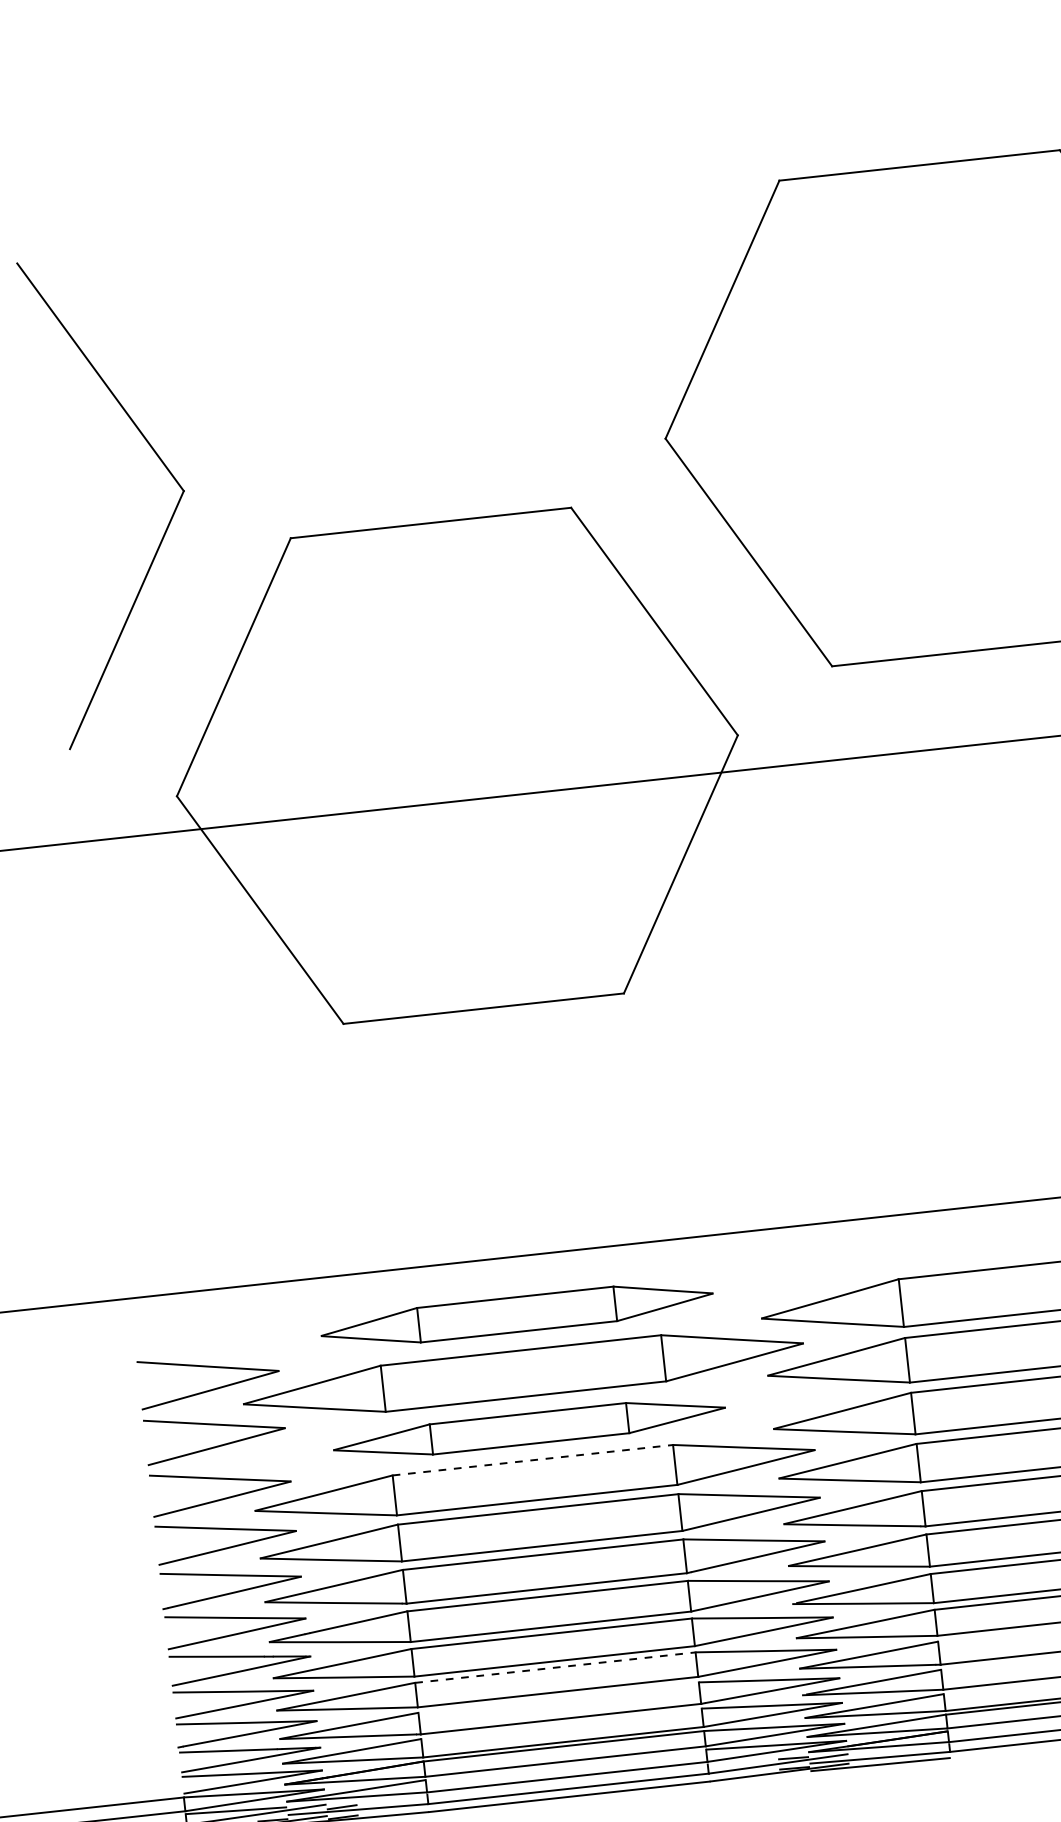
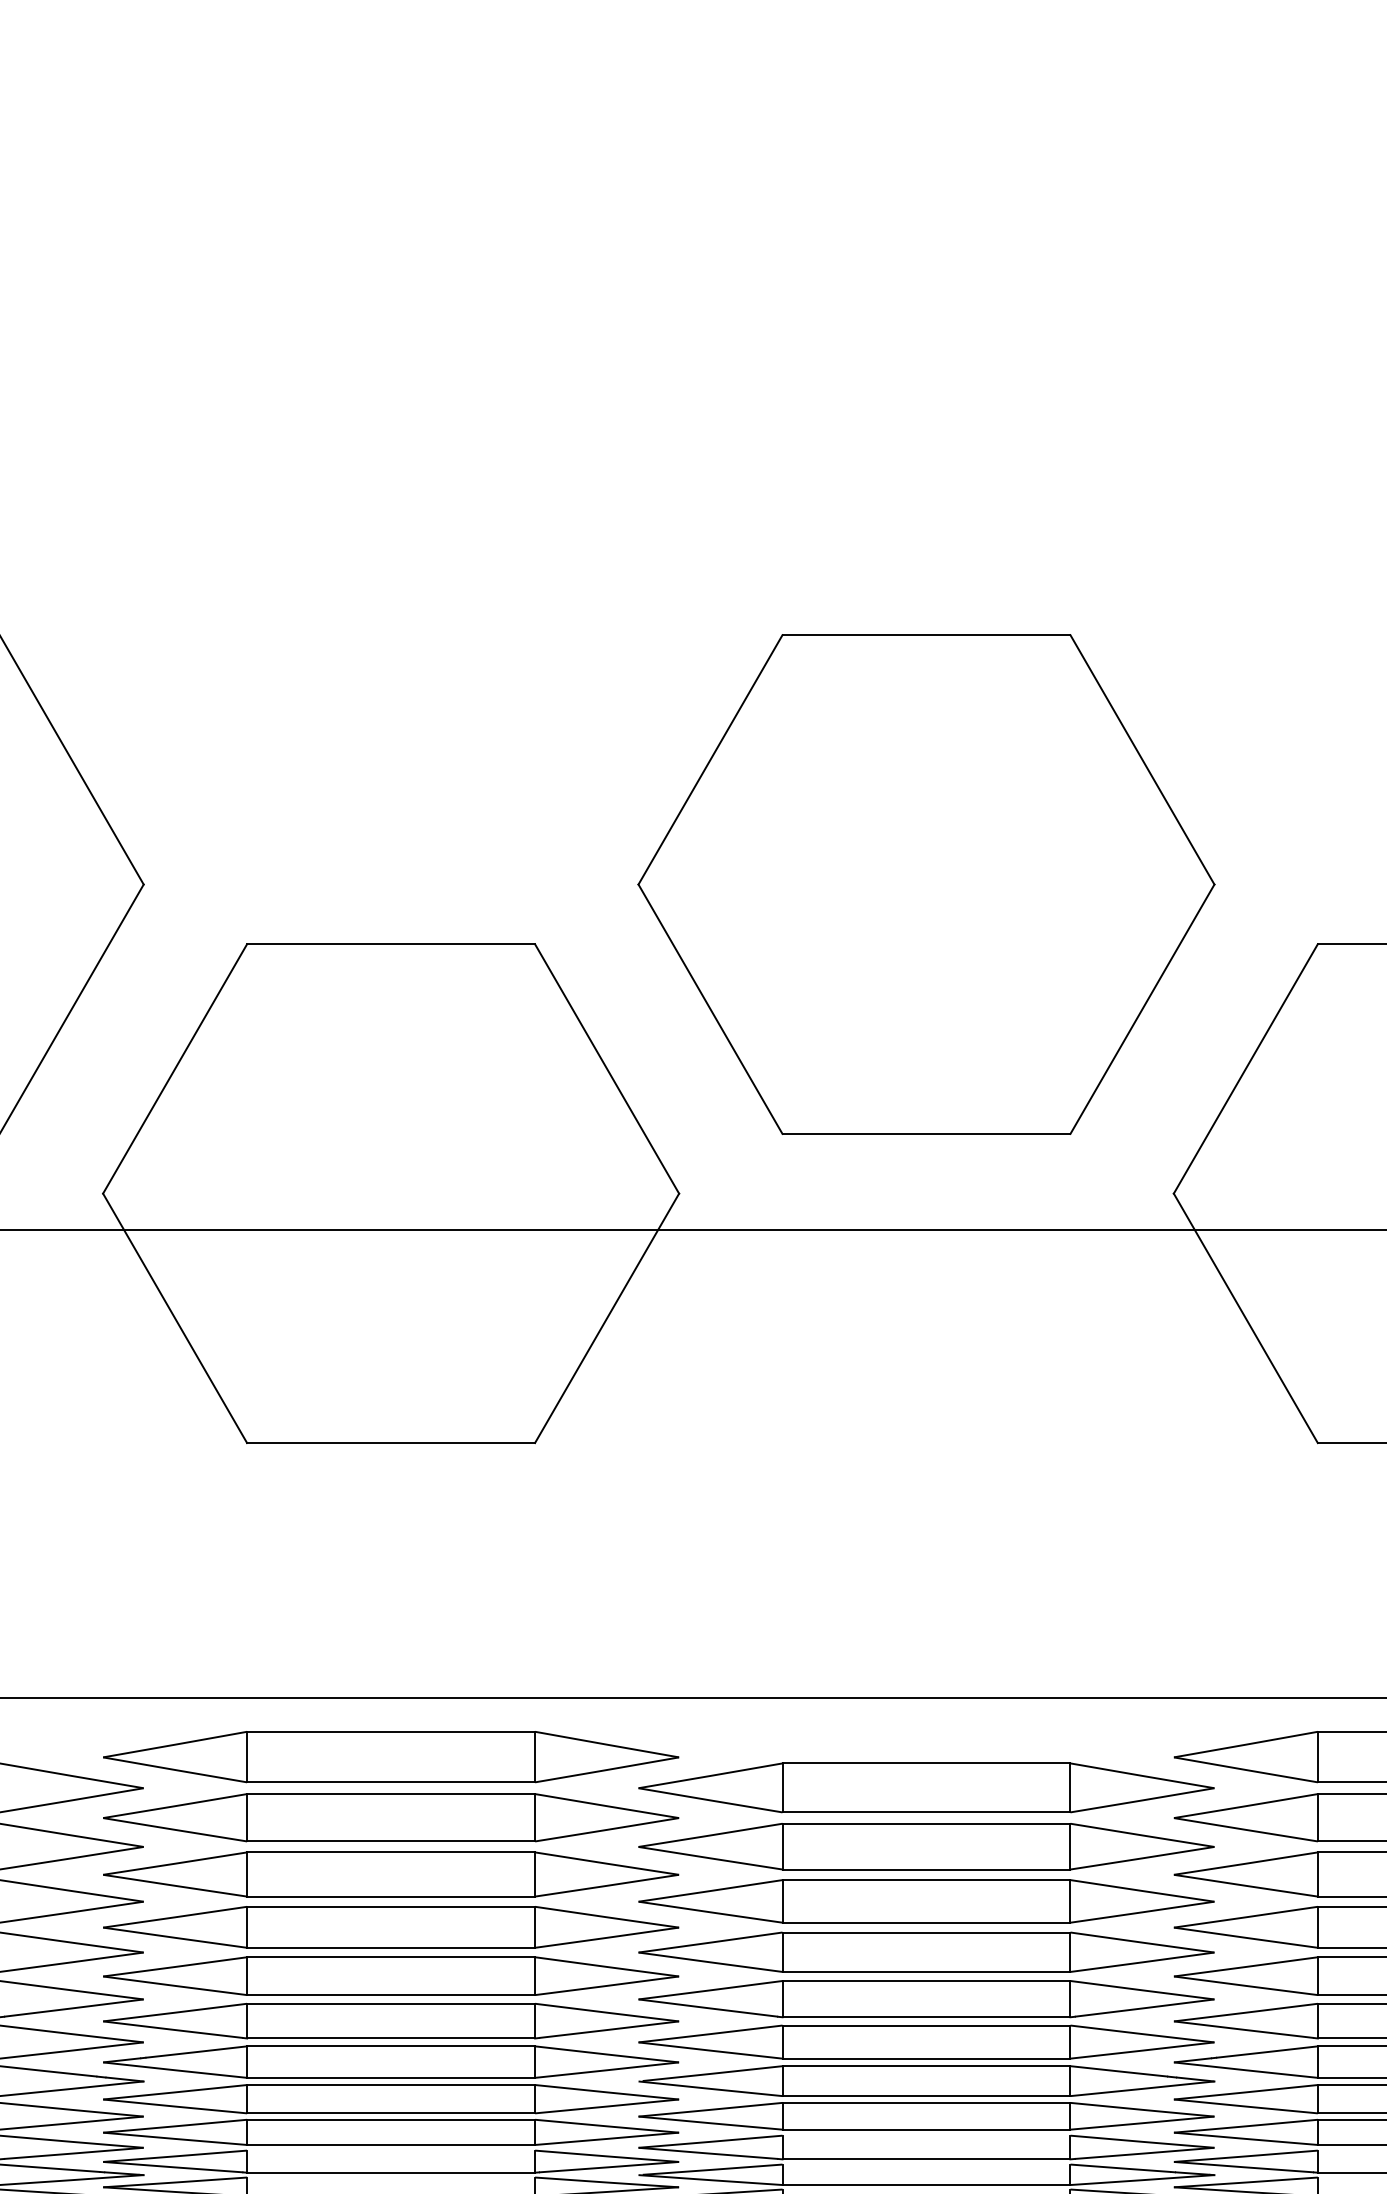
part: (517, 1314) -> (391, 1757), size x1.43
part: (529, 1428) -> (391, 1874), size x1.43
line: (533, 1459) -> (391, 1906), dashed -> solid
line: (555, 1667) -> (391, 2119), dashed -> solid

